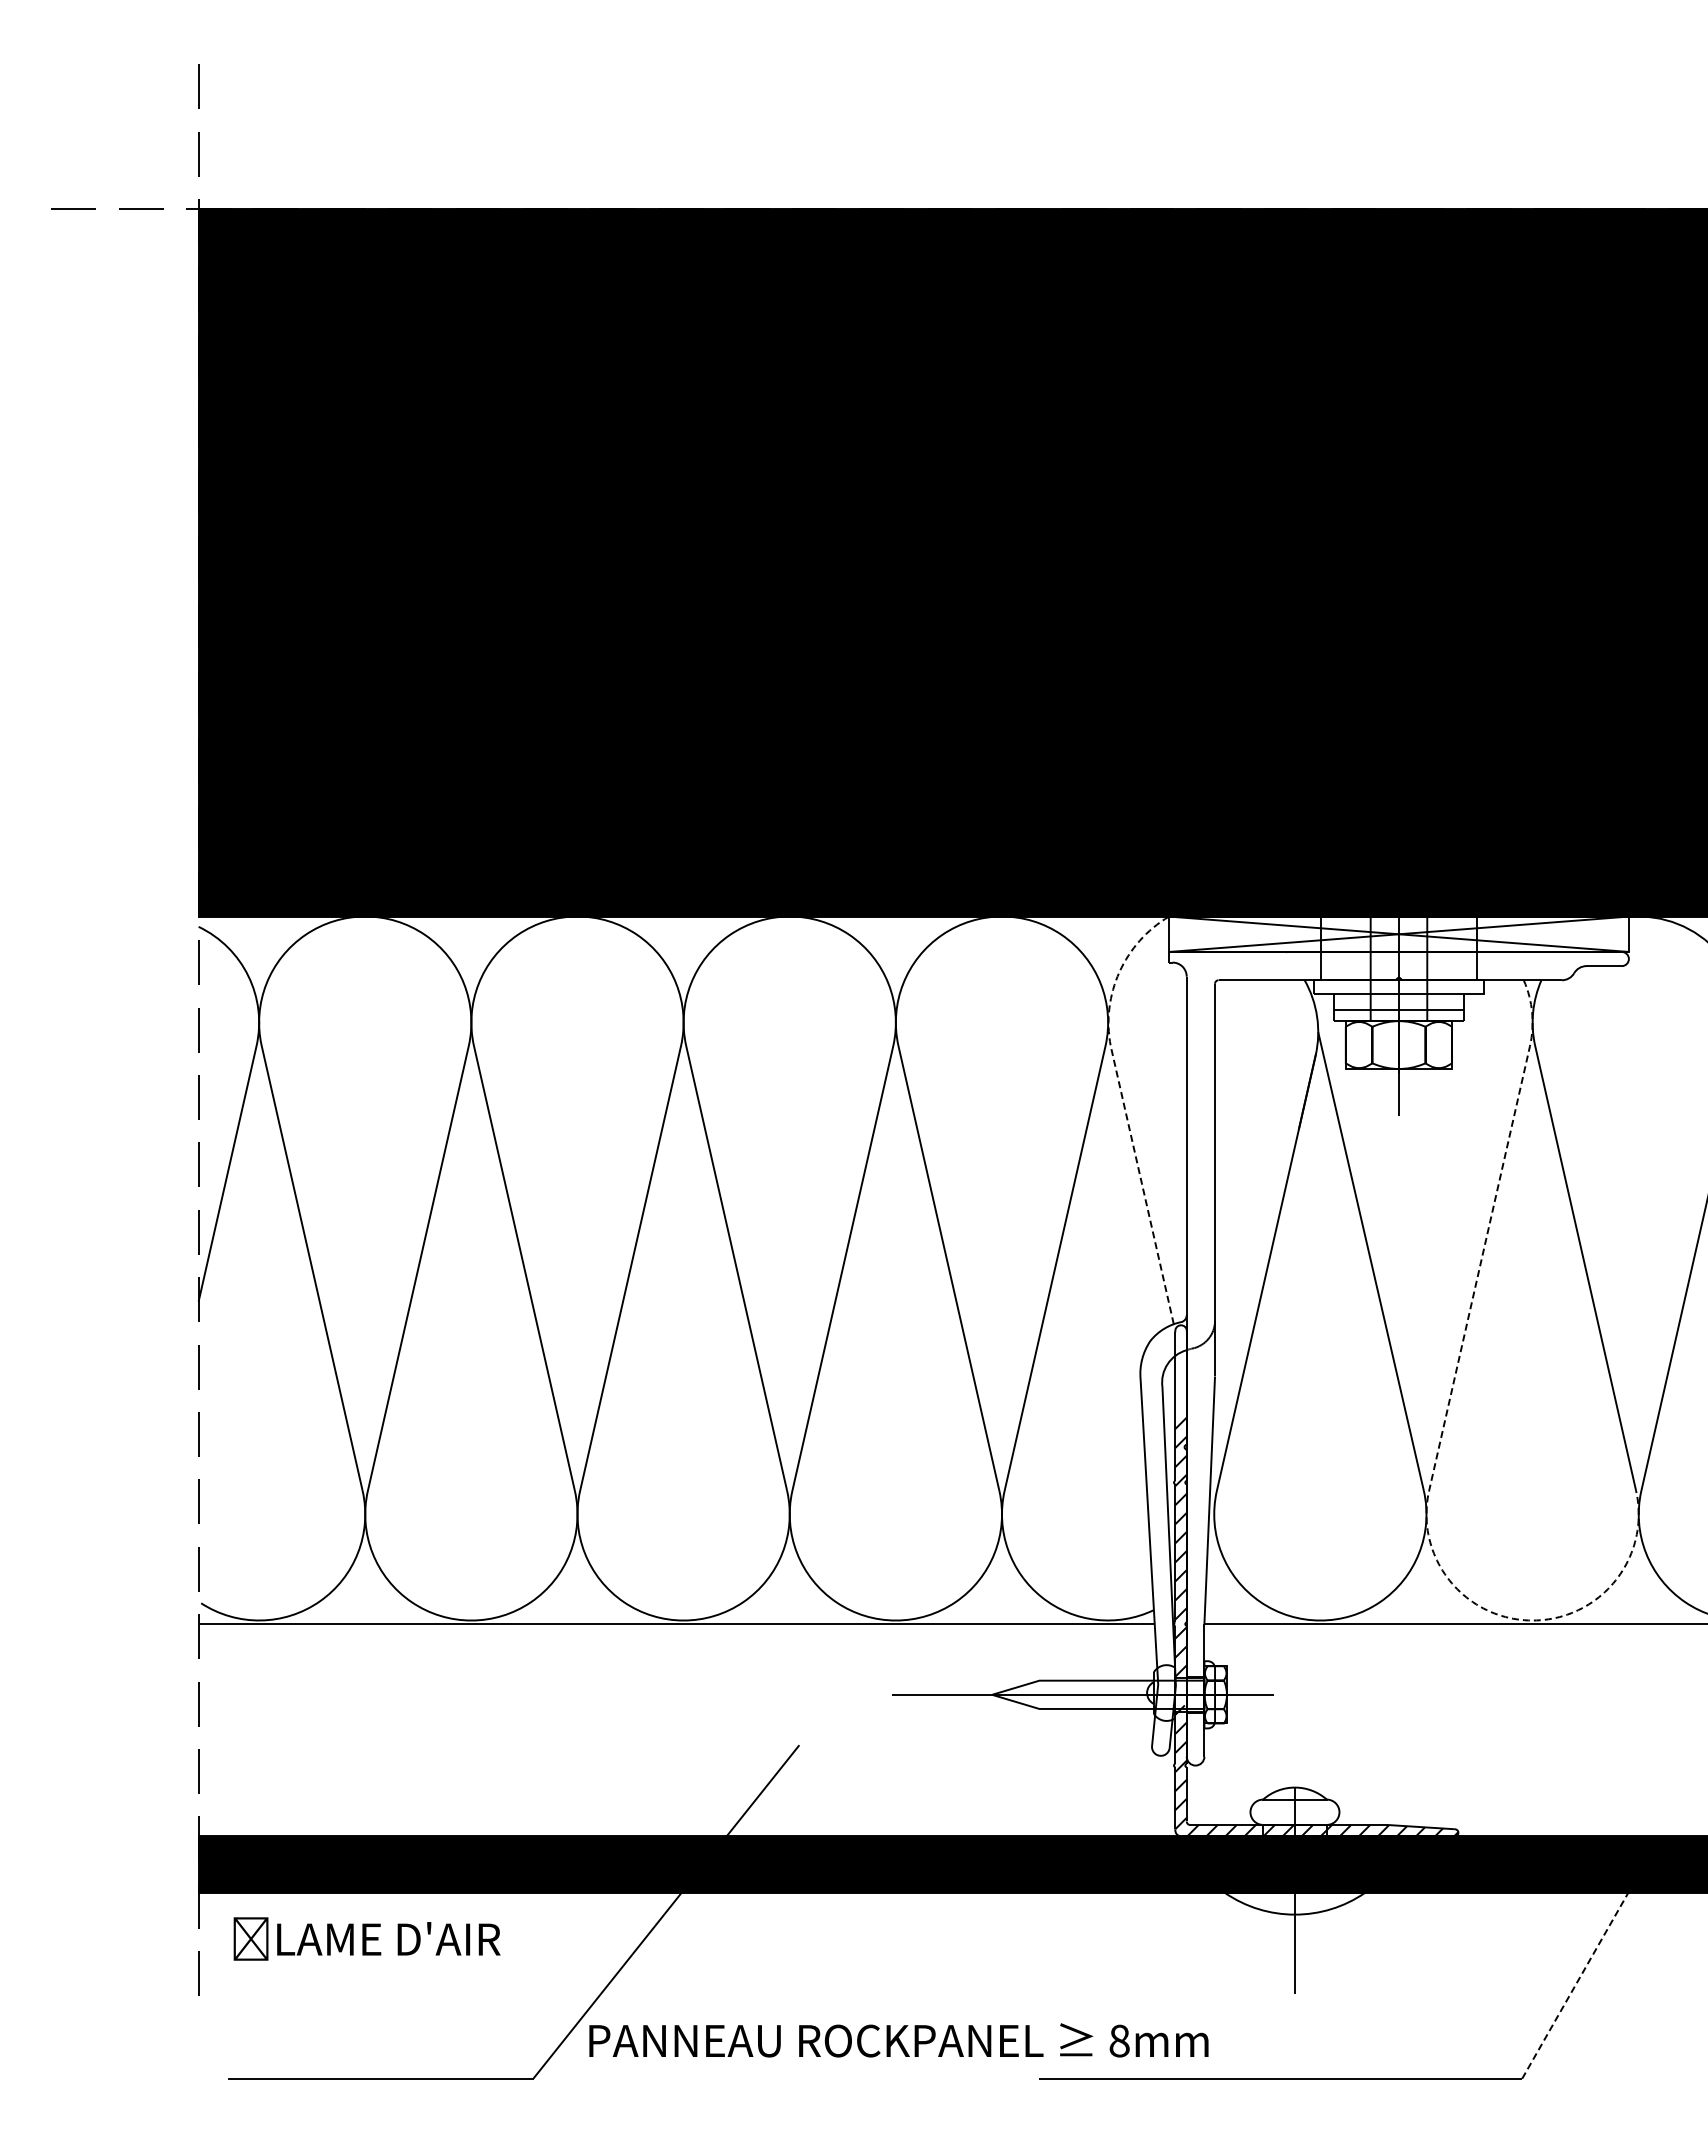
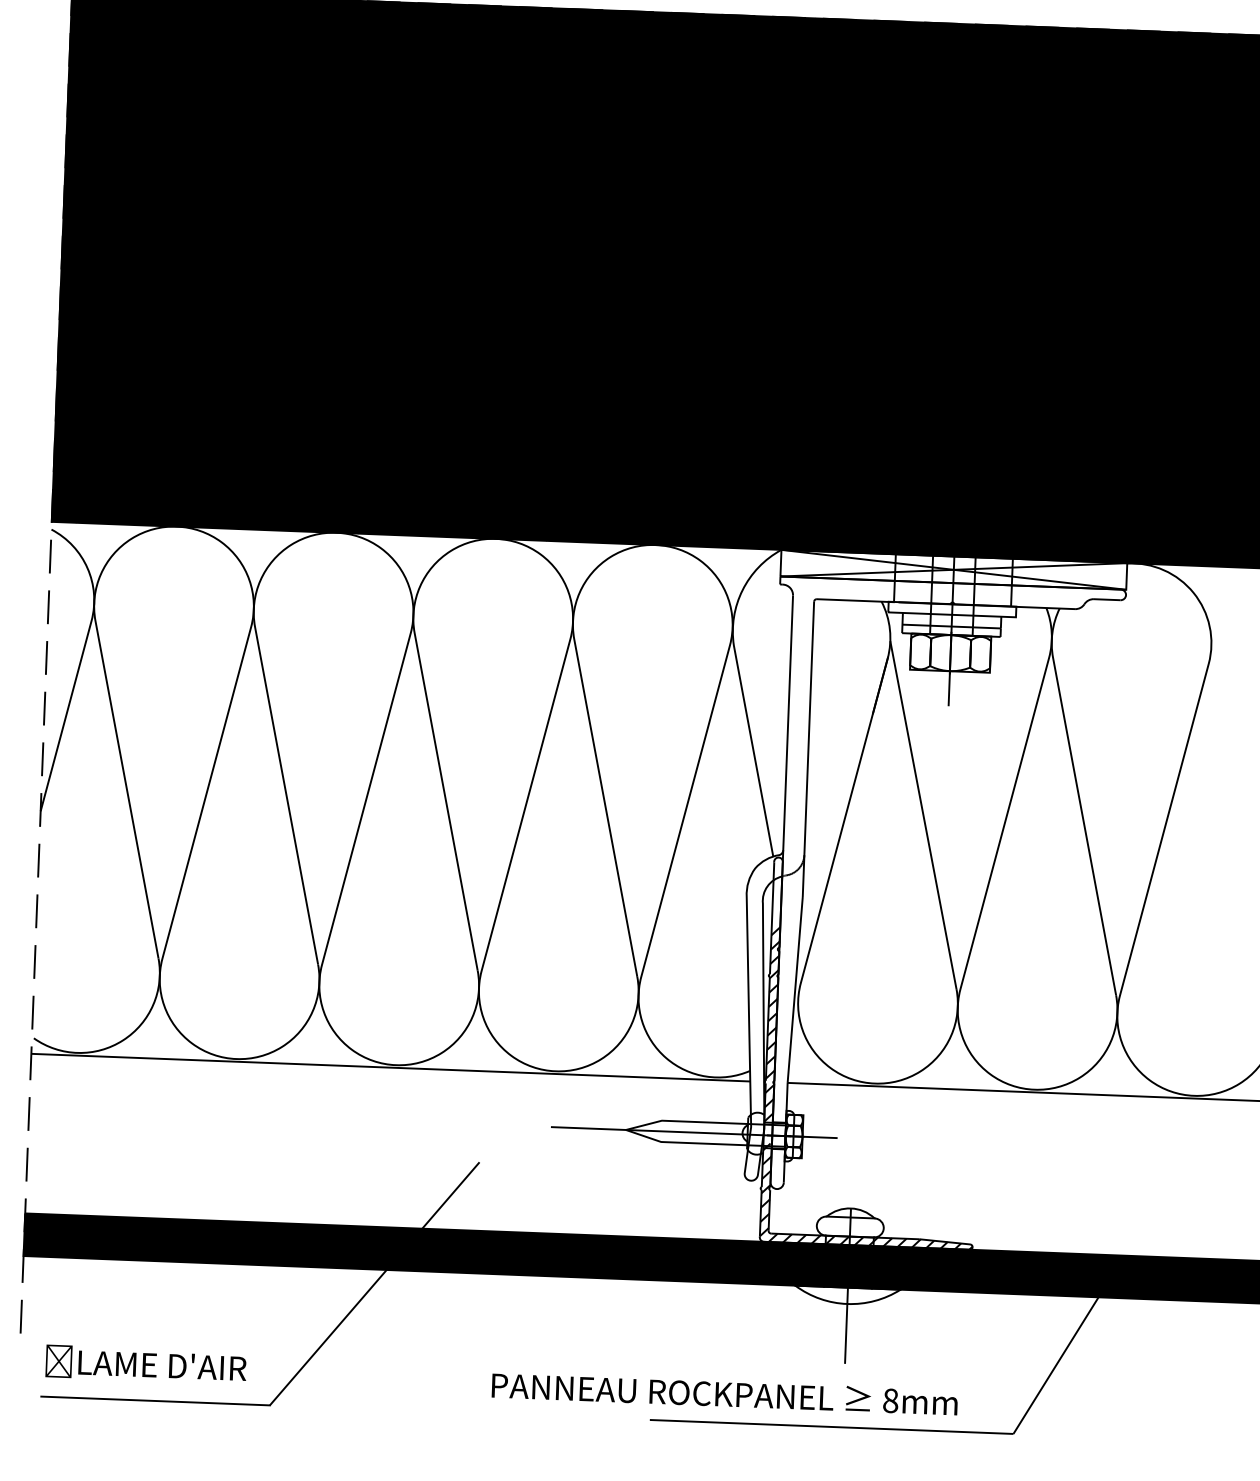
line: (1122, 1099) -> (741, 686), dashed -> solid
line: (1442, 1431) -> (972, 944), dashed -> solid
text: (366, 1938) -> (145, 1364), moved
line: (1575, 1985) -> (1056, 1365), dashed -> solid
text: (898, 2040) -> (724, 1394), moved

